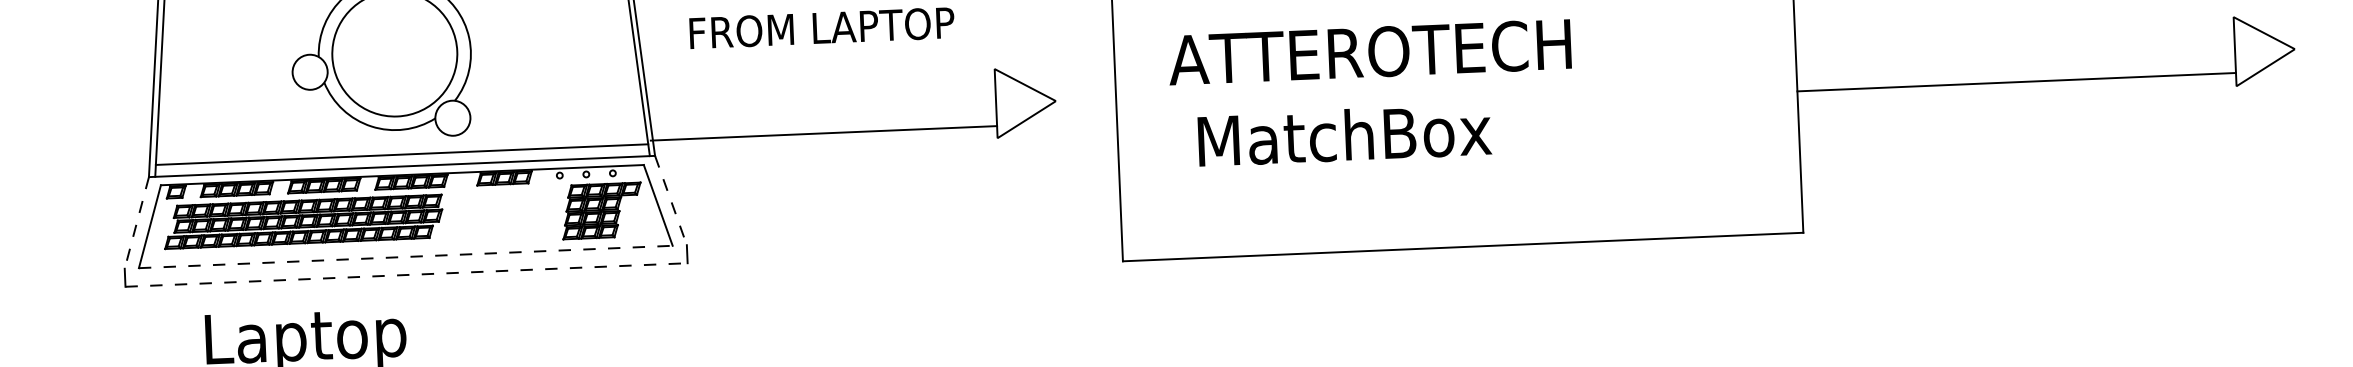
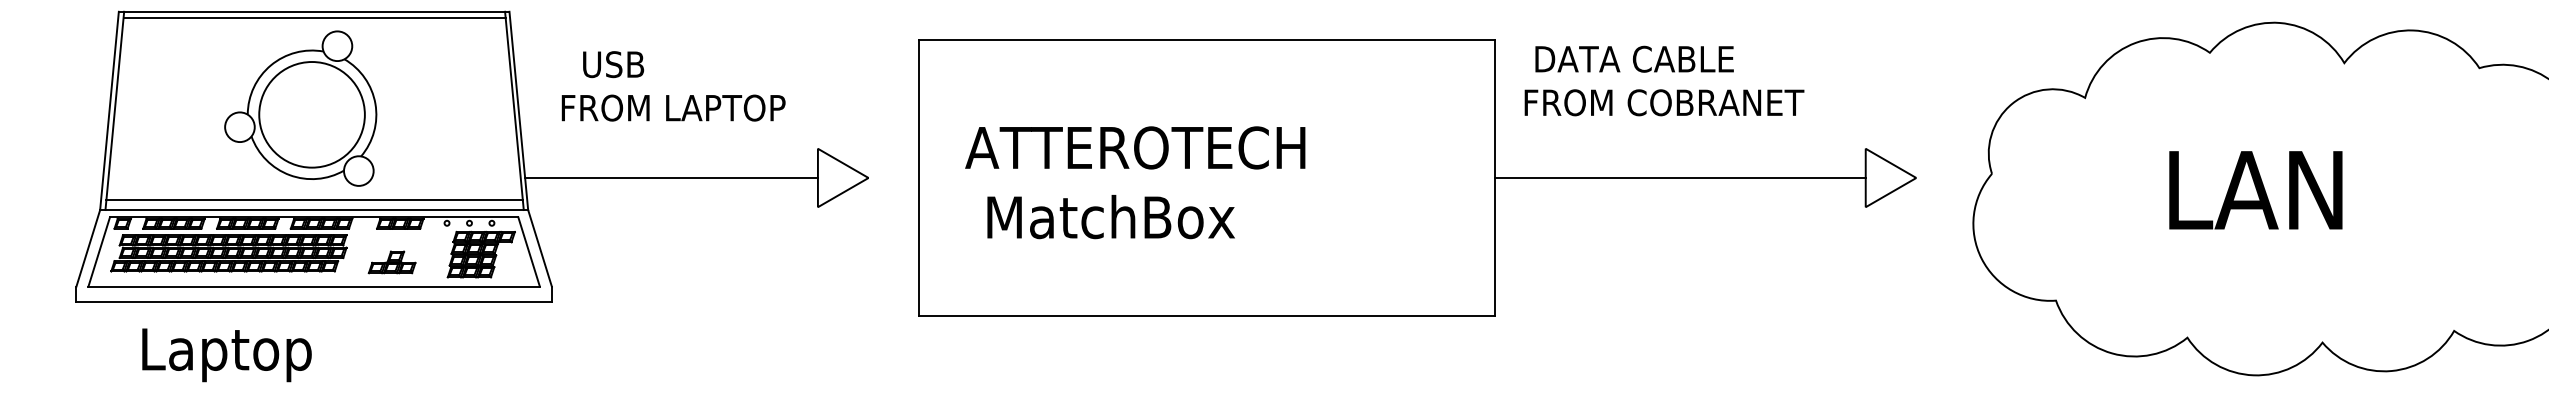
line: (2015, 81) -> (1679, 177), moved
line: (823, 132) -> (671, 177), moved
line: (671, 200) -> (540, 248), dashed -> solid
line: (137, 223) -> (88, 248), dashed -> solid
part: (496, 224) -> (391, 262), added
line: (406, 256) -> (314, 286), dashed -> solid
line: (406, 274) -> (314, 301), dashed -> solid

